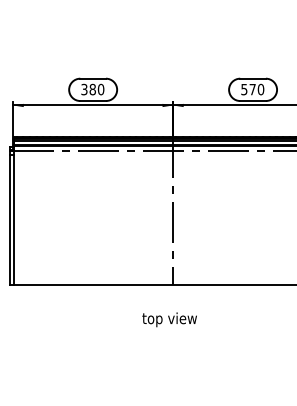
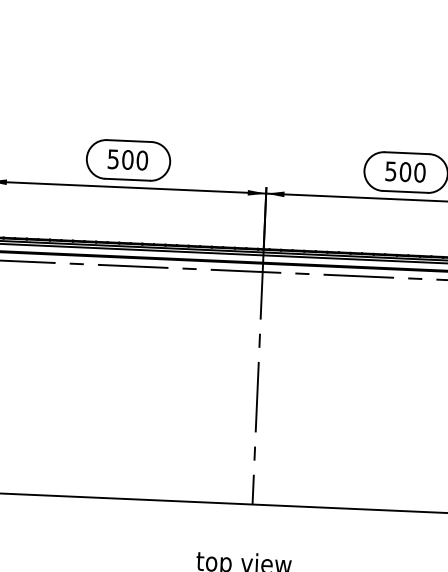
text: (88, 88) -> (120, 157), 380 -> 500
text: (252, 89) -> (405, 171), 570 -> 500

